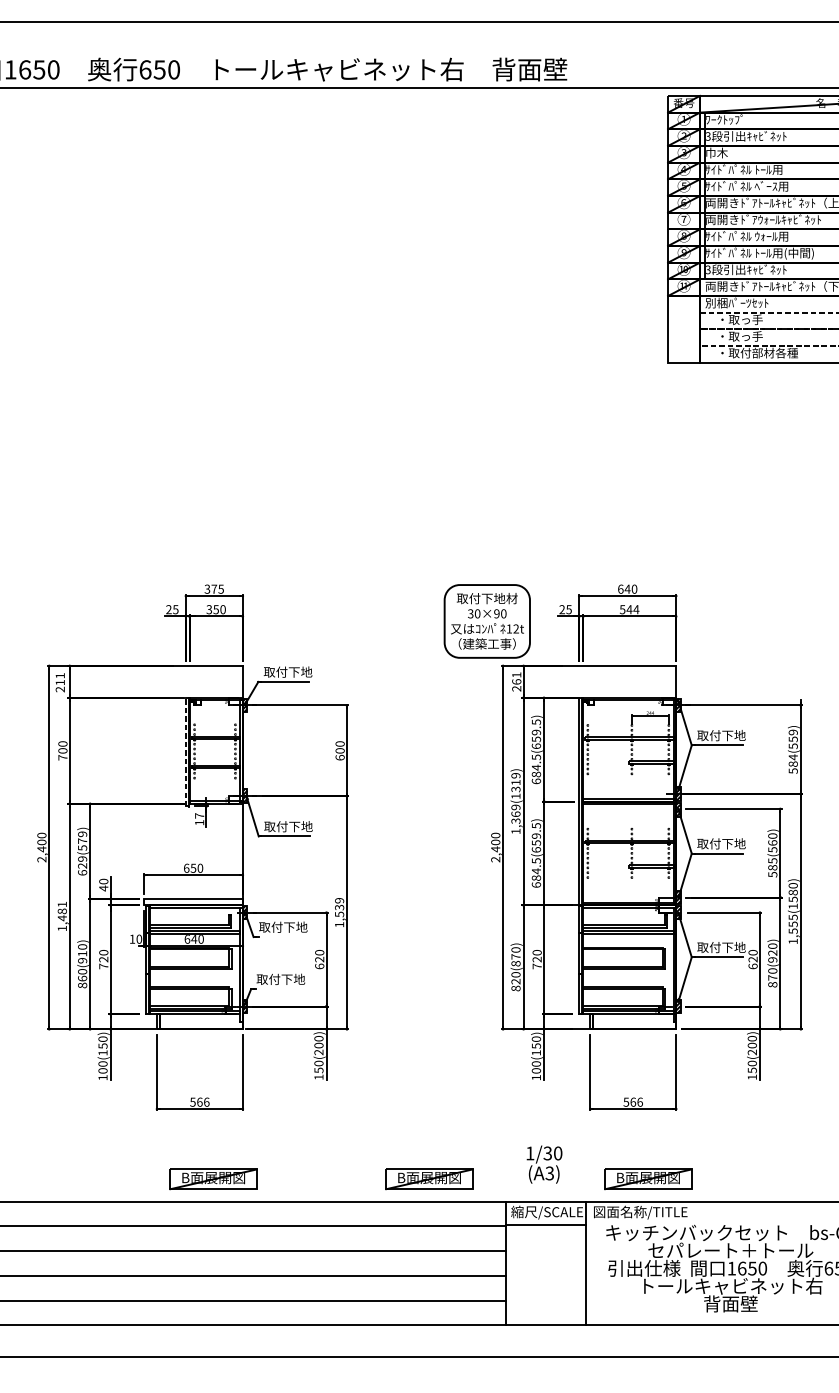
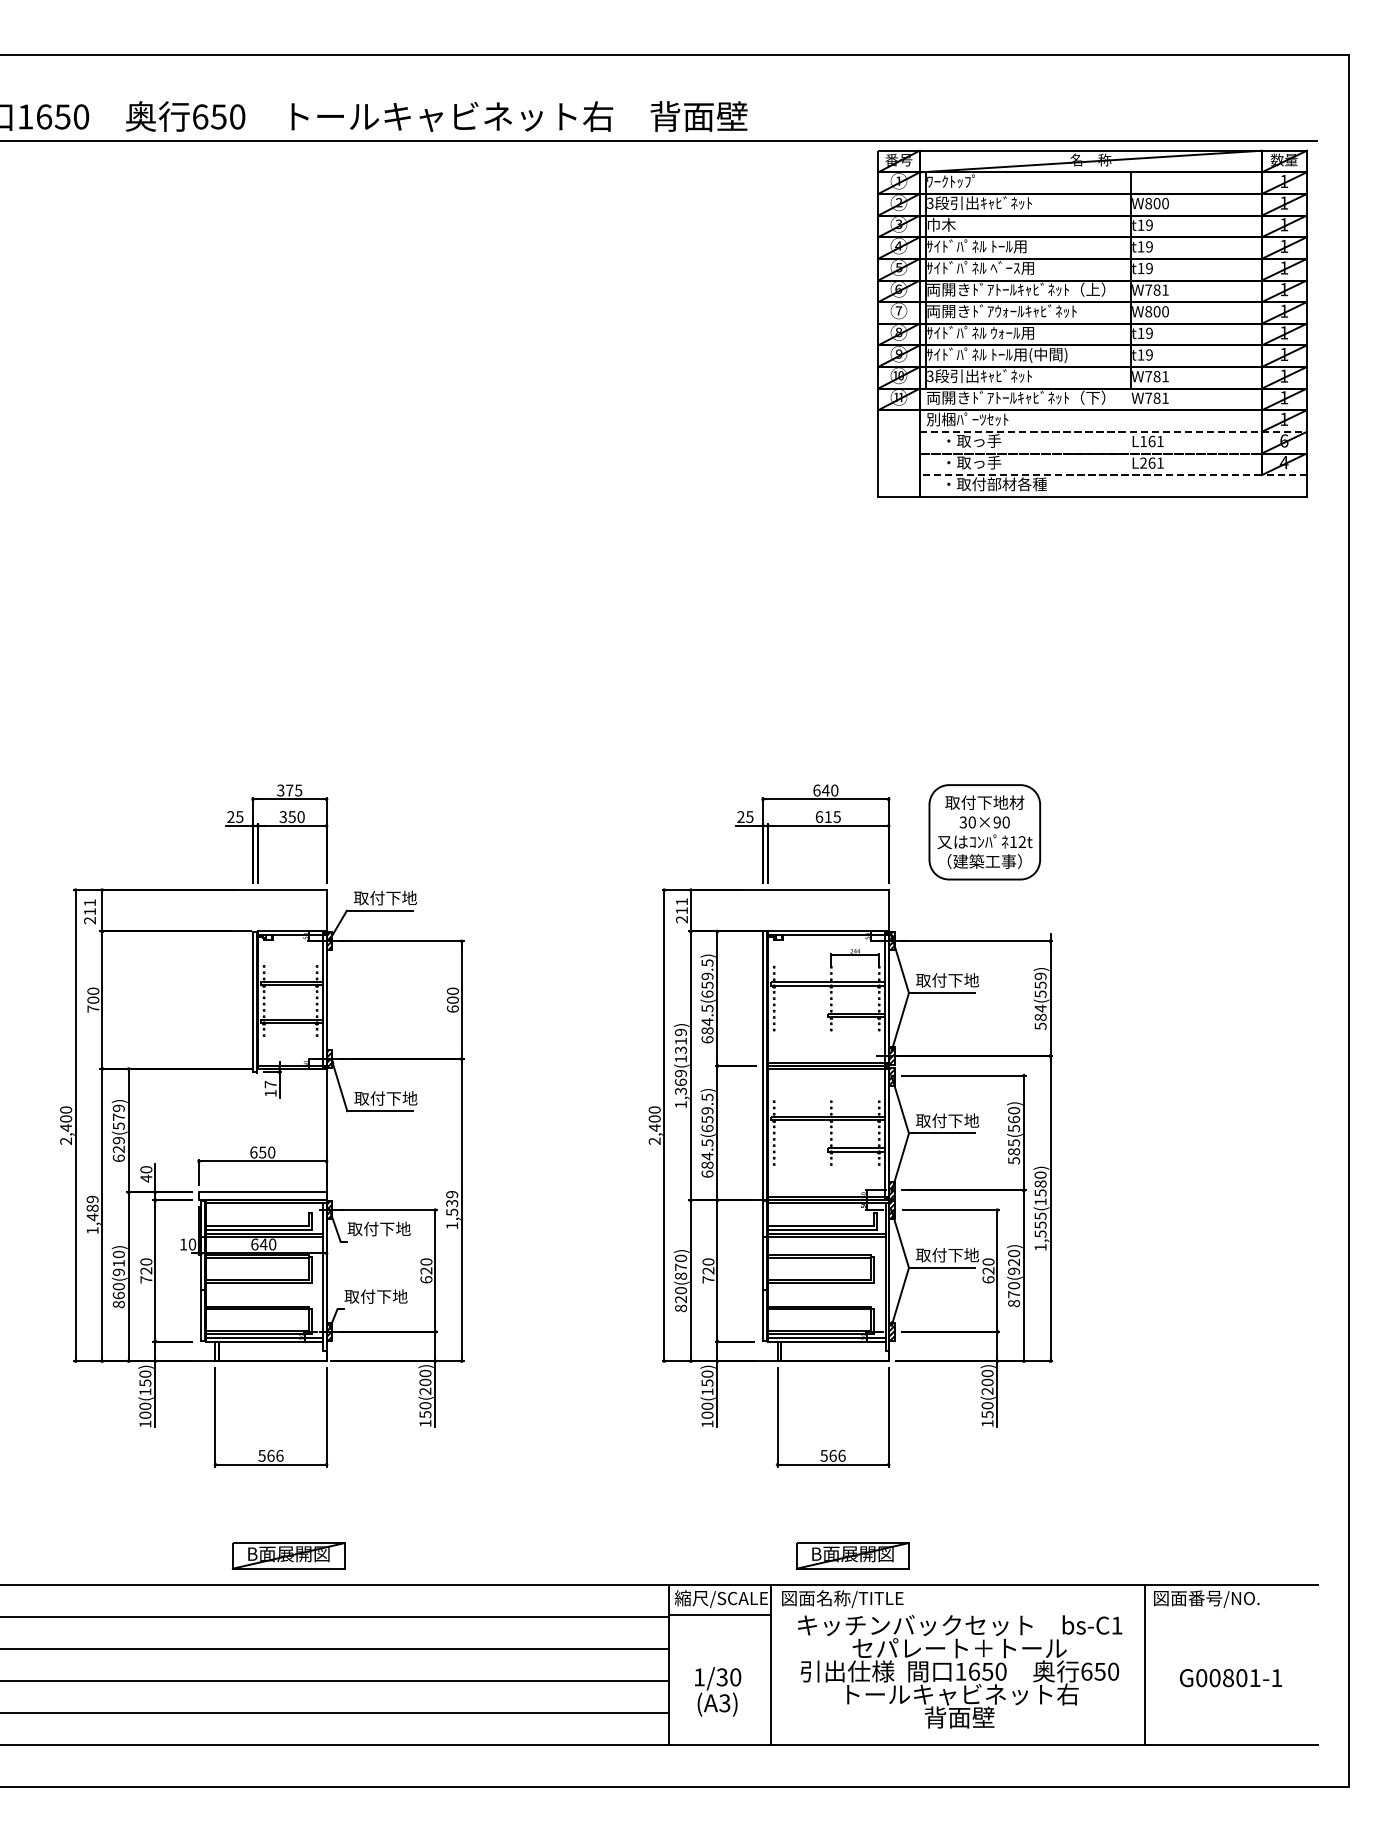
text: (629, 610) -> (828, 817), 544 -> 615
part: (487, 621) -> (984, 832), moved
text: (517, 681) -> (682, 910), 261 -> 211
line: (185, 751) -> (252, 1001), dashed -> solid
text: (62, 904) -> (92, 1199), 1,481 -> 1,489
text: (544, 1164) -> (718, 1691), moved
part: (429, 1179) -> (568, 1555), removed

